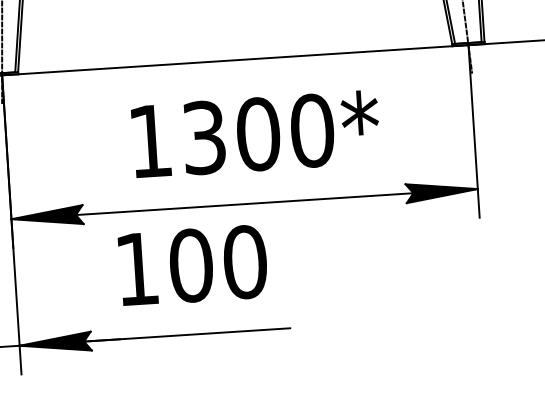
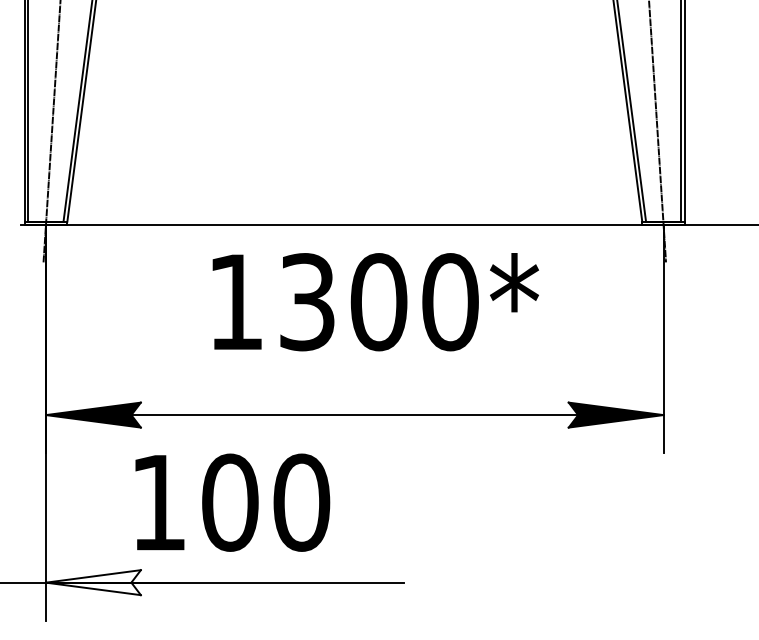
text: (255, 134) -> (375, 302), moved
text: (193, 265) -> (232, 502), moved
fill: (55, 343) -> (93, 582), removed

